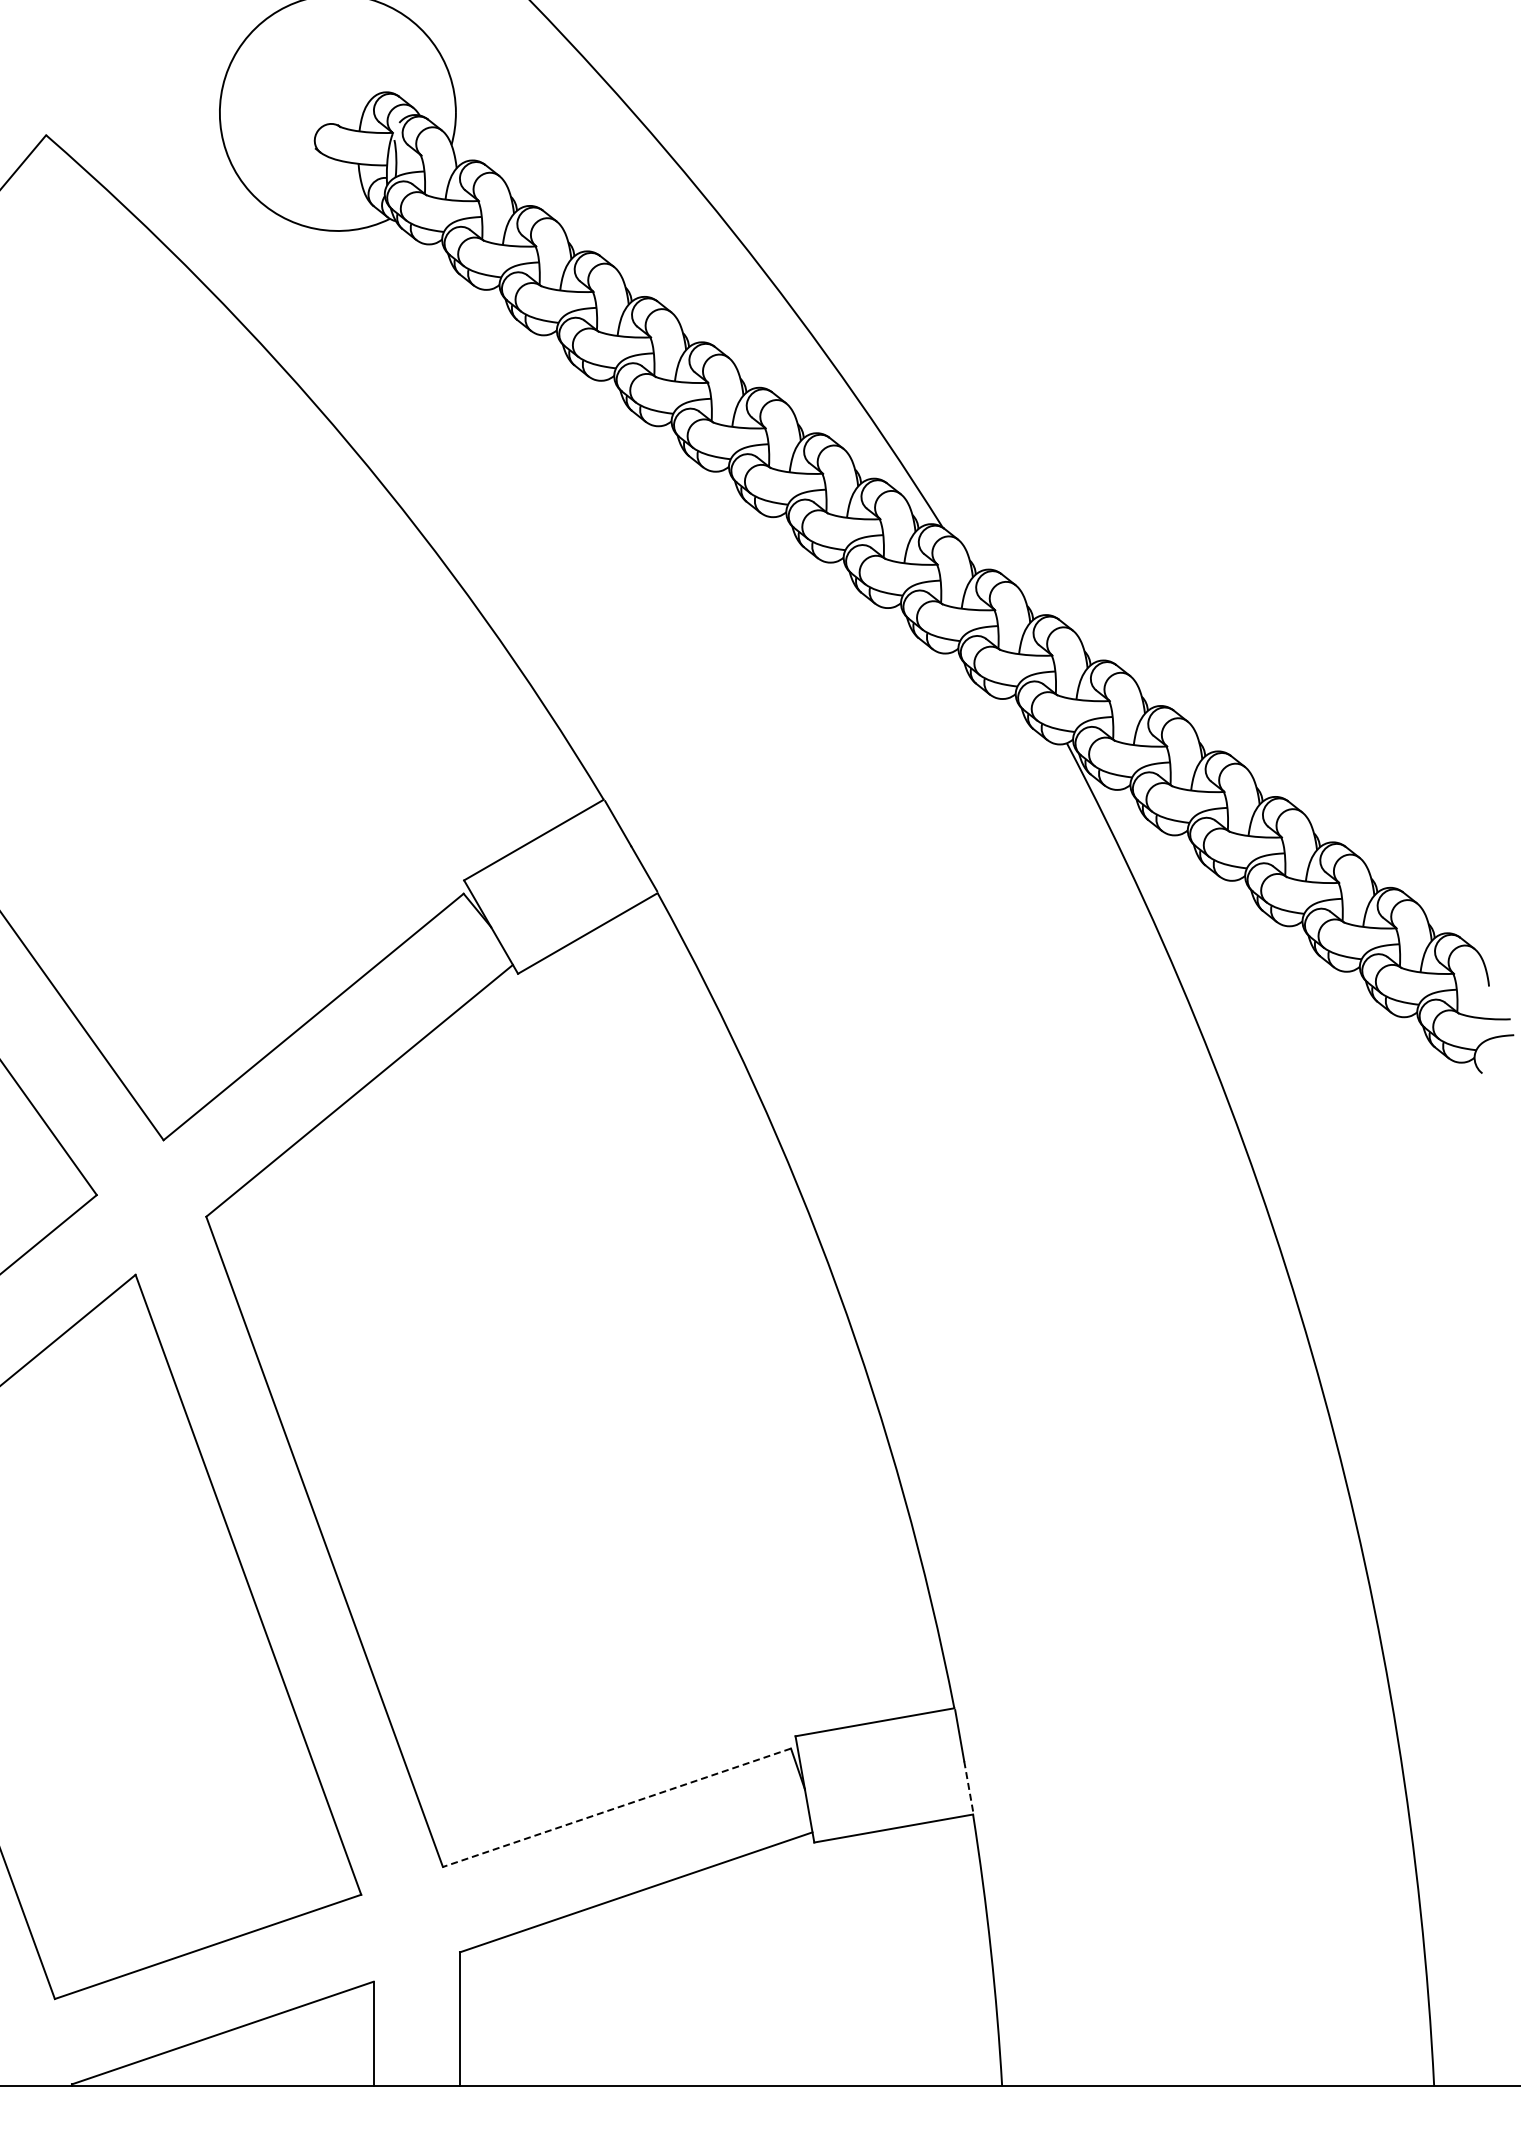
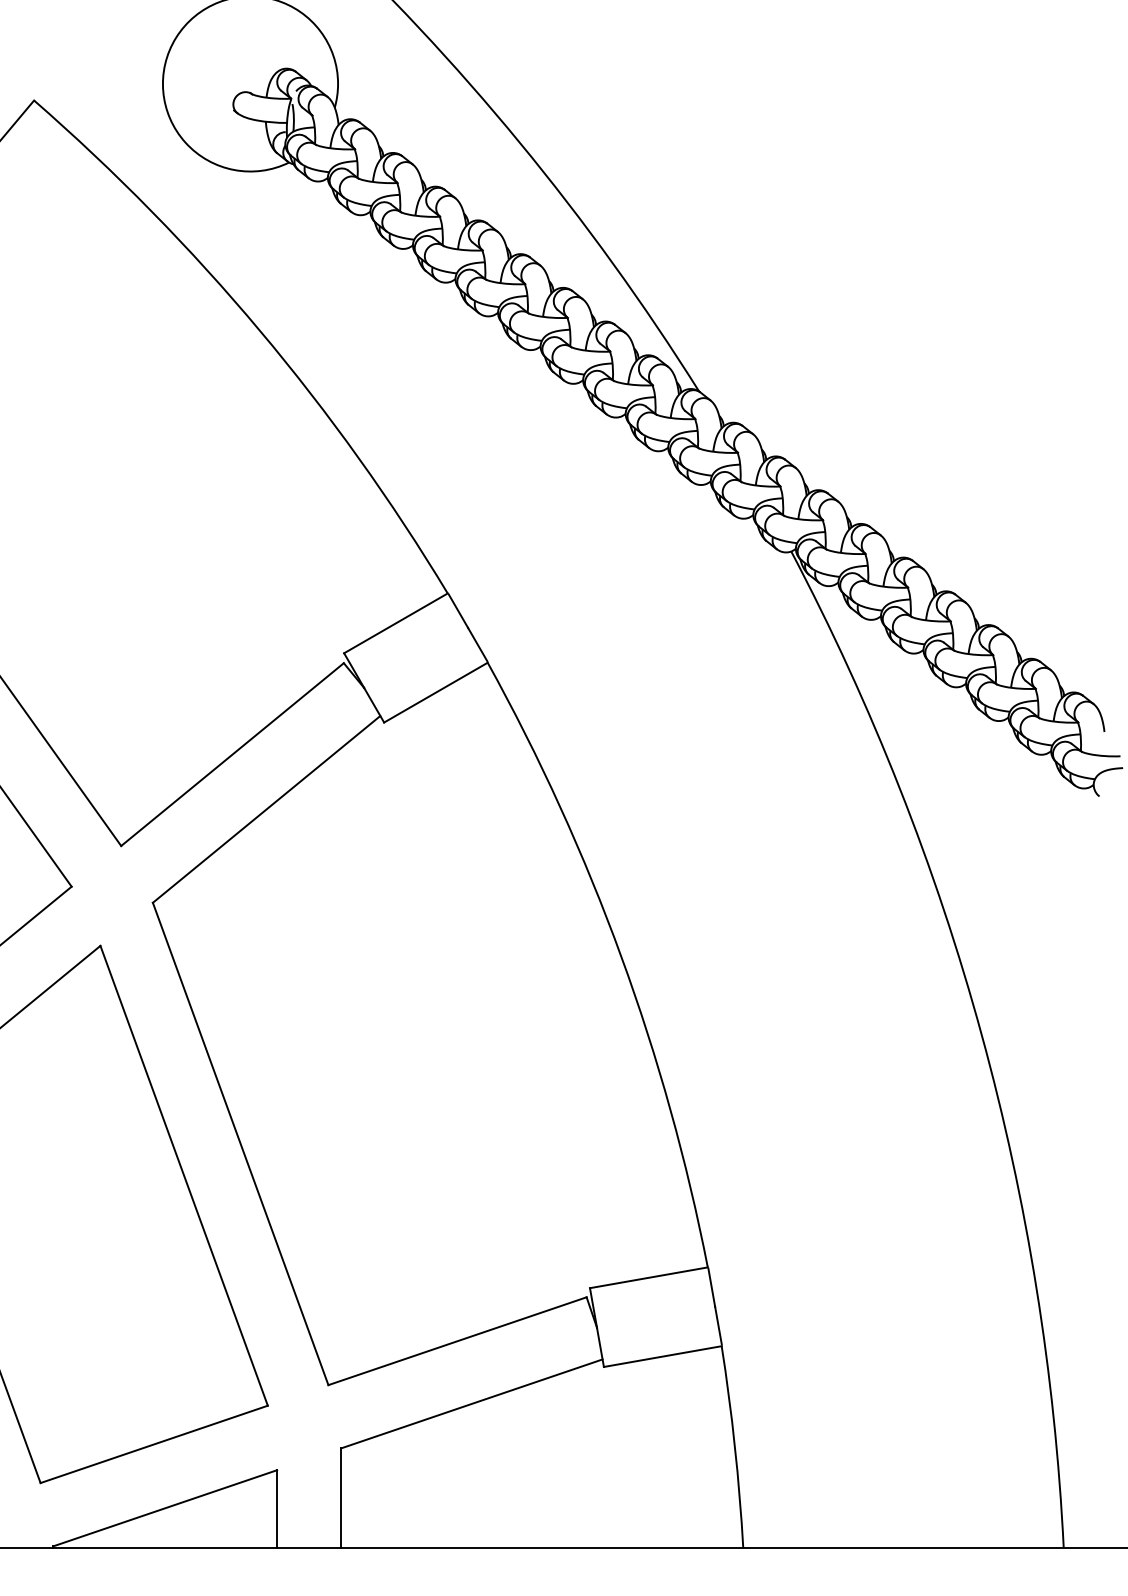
line: (968, 1786) -> (718, 1325), dashed -> solid
line: (616, 1807) -> (457, 1340), dashed -> solid

